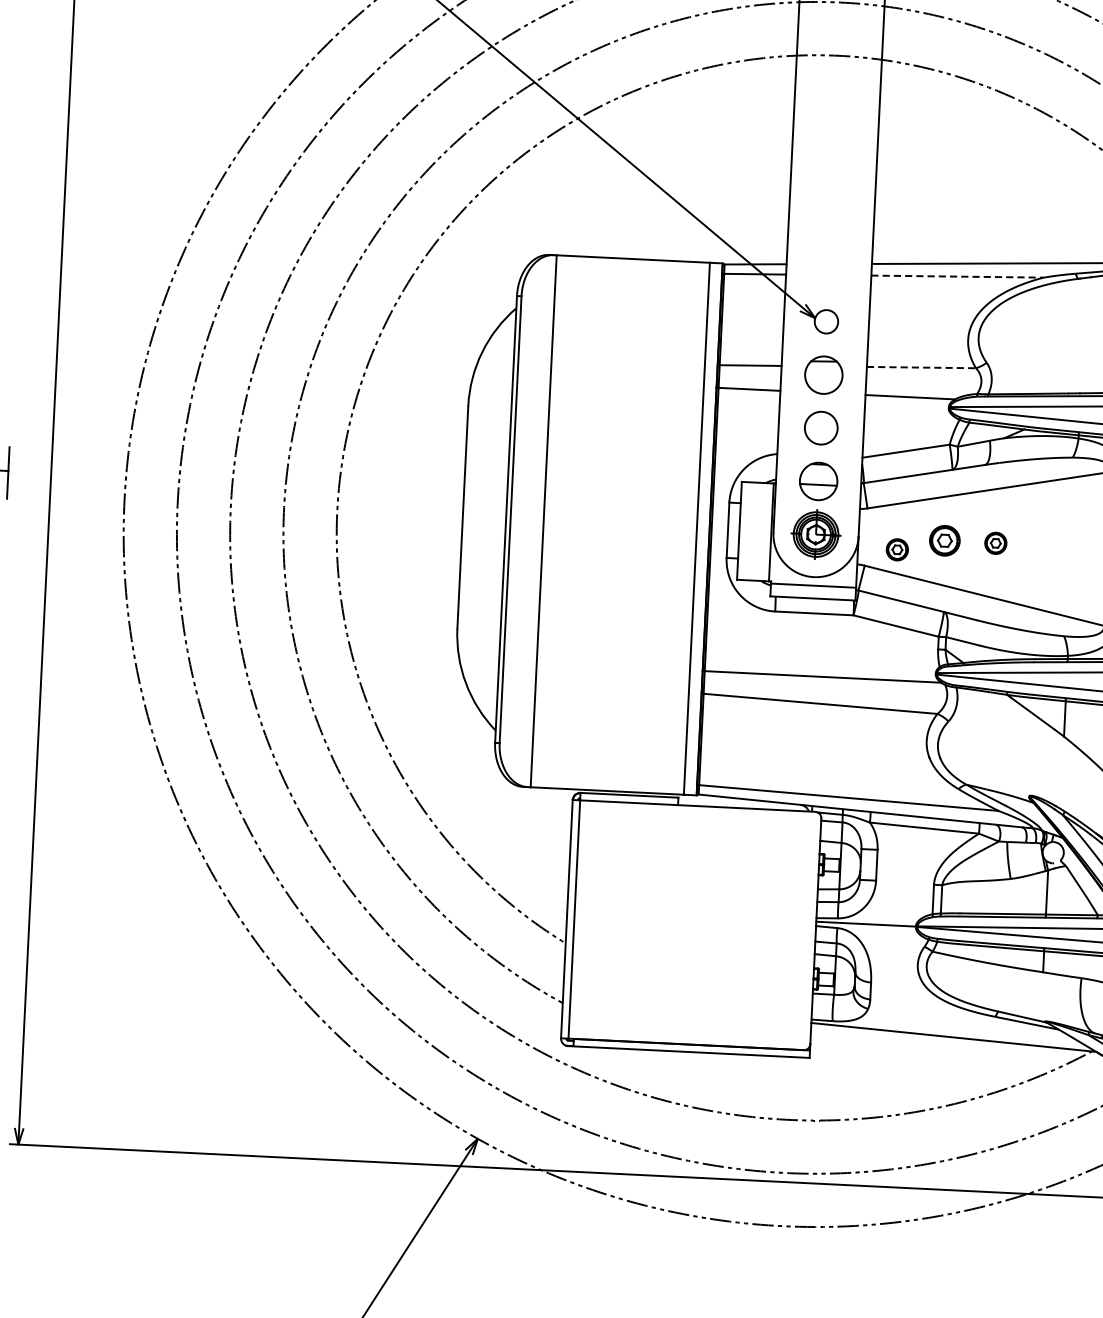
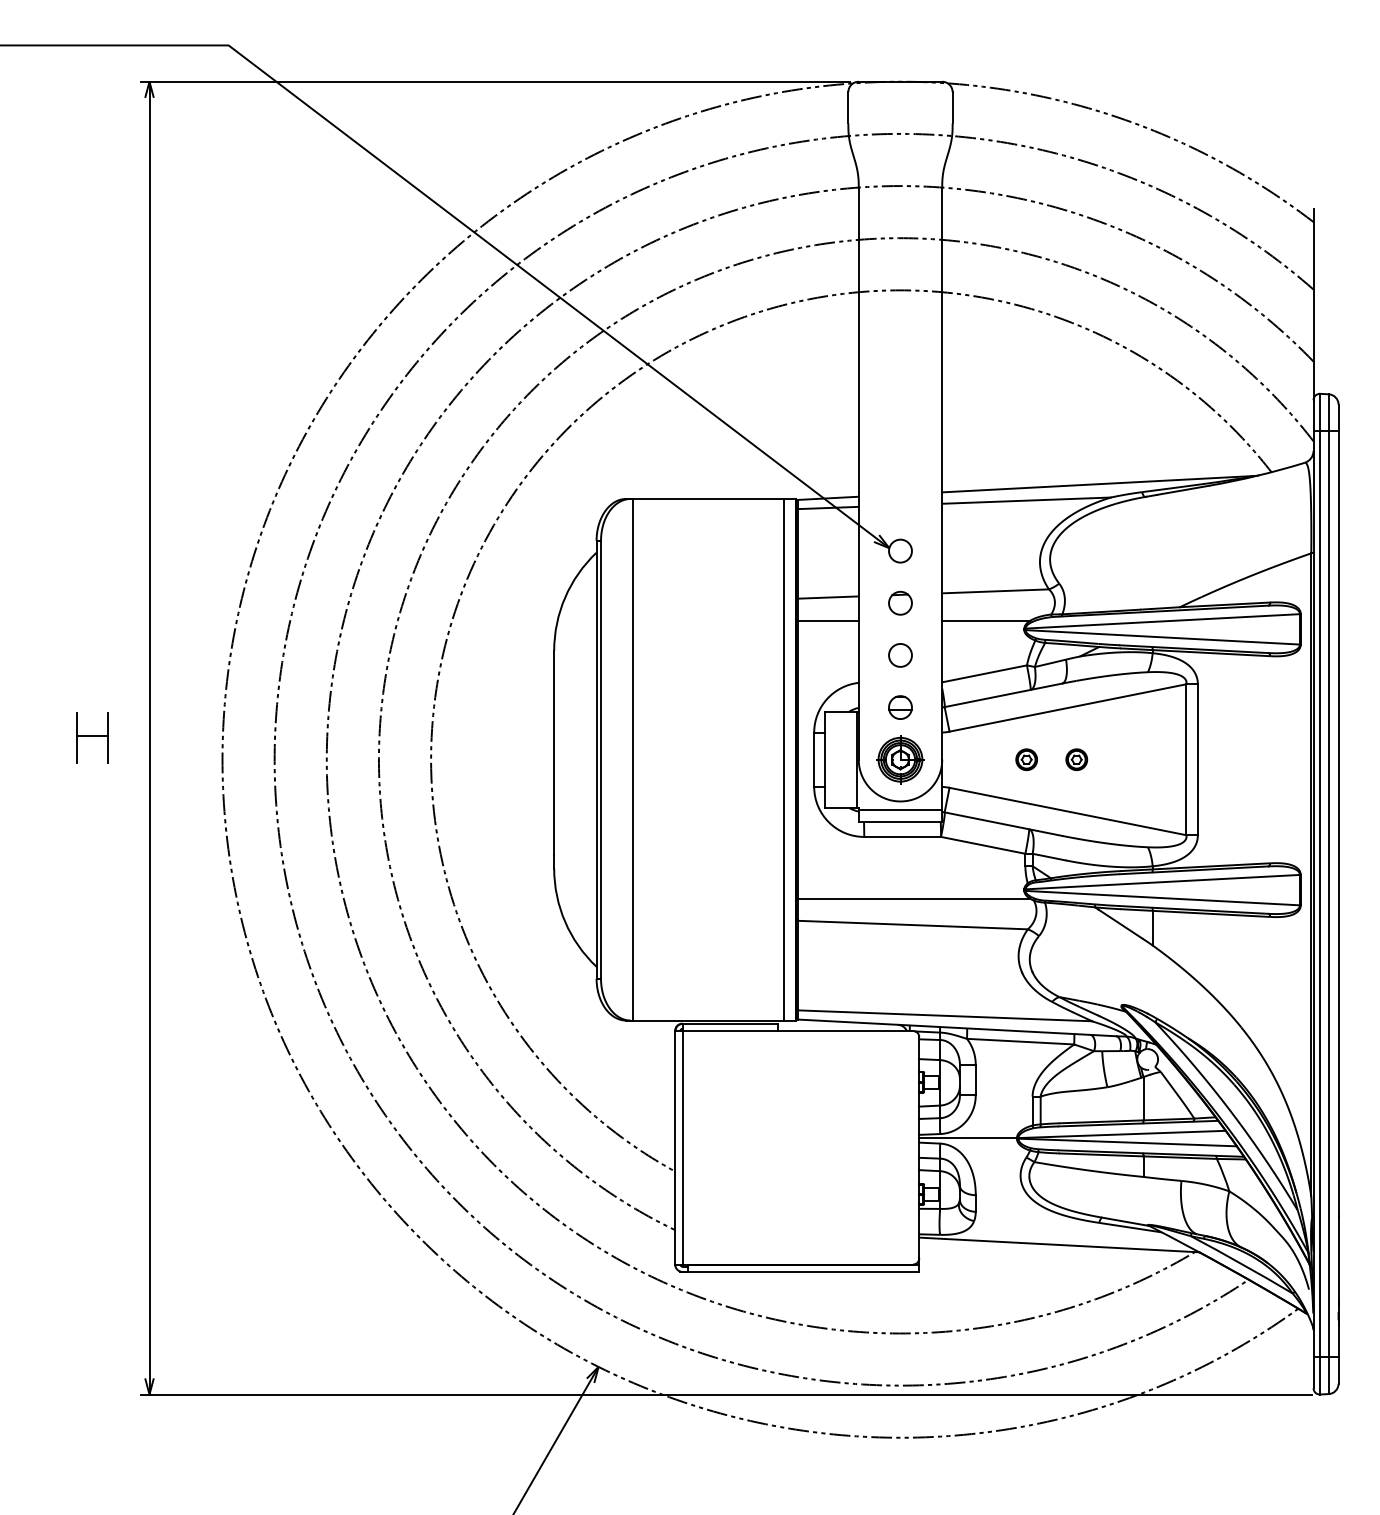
line: (958, 276) -> (1027, 500), dashed -> solid
line: (922, 367) -> (996, 591), dashed -> solid
part: (823, 374) -> (900, 602), size x0.62
circle: (821, 428) -> (900, 655), size x0.71
part: (818, 481) -> (900, 707), size x0.62
part: (944, 540) -> (1026, 759), size x0.71
part: (897, 549) -> (980, 770), removed

